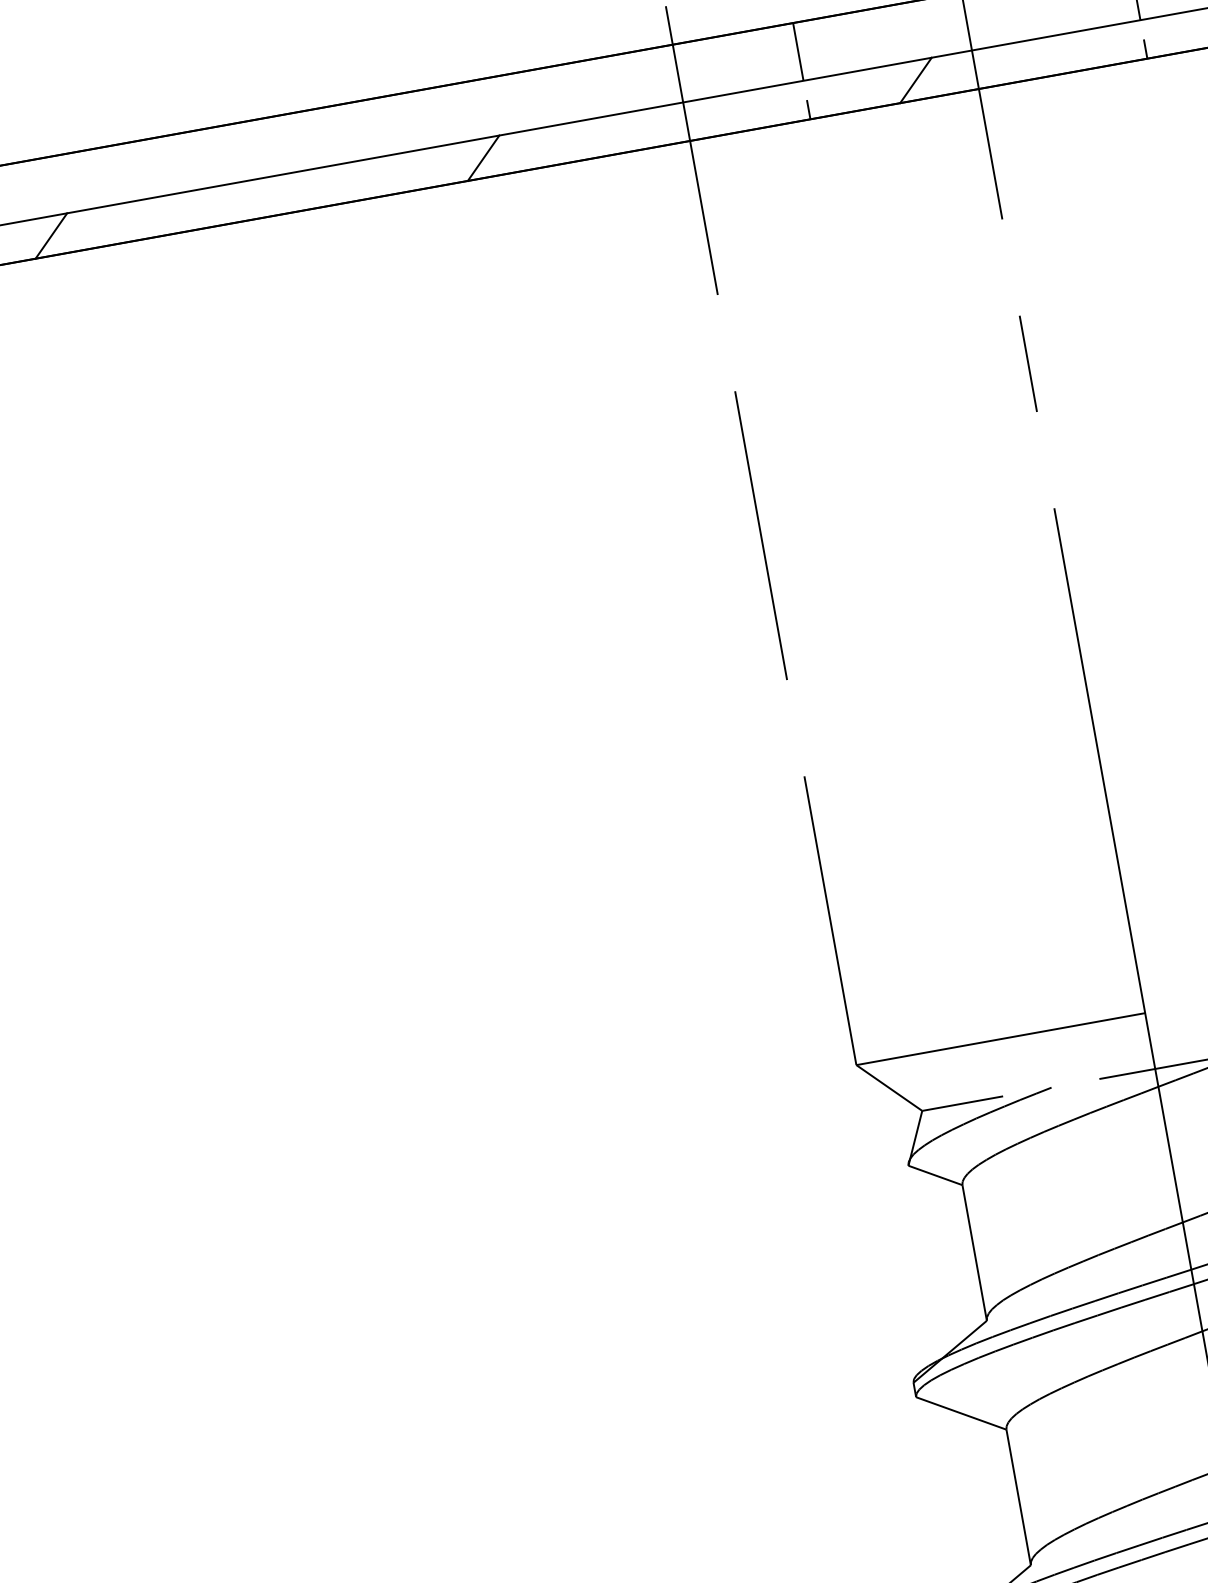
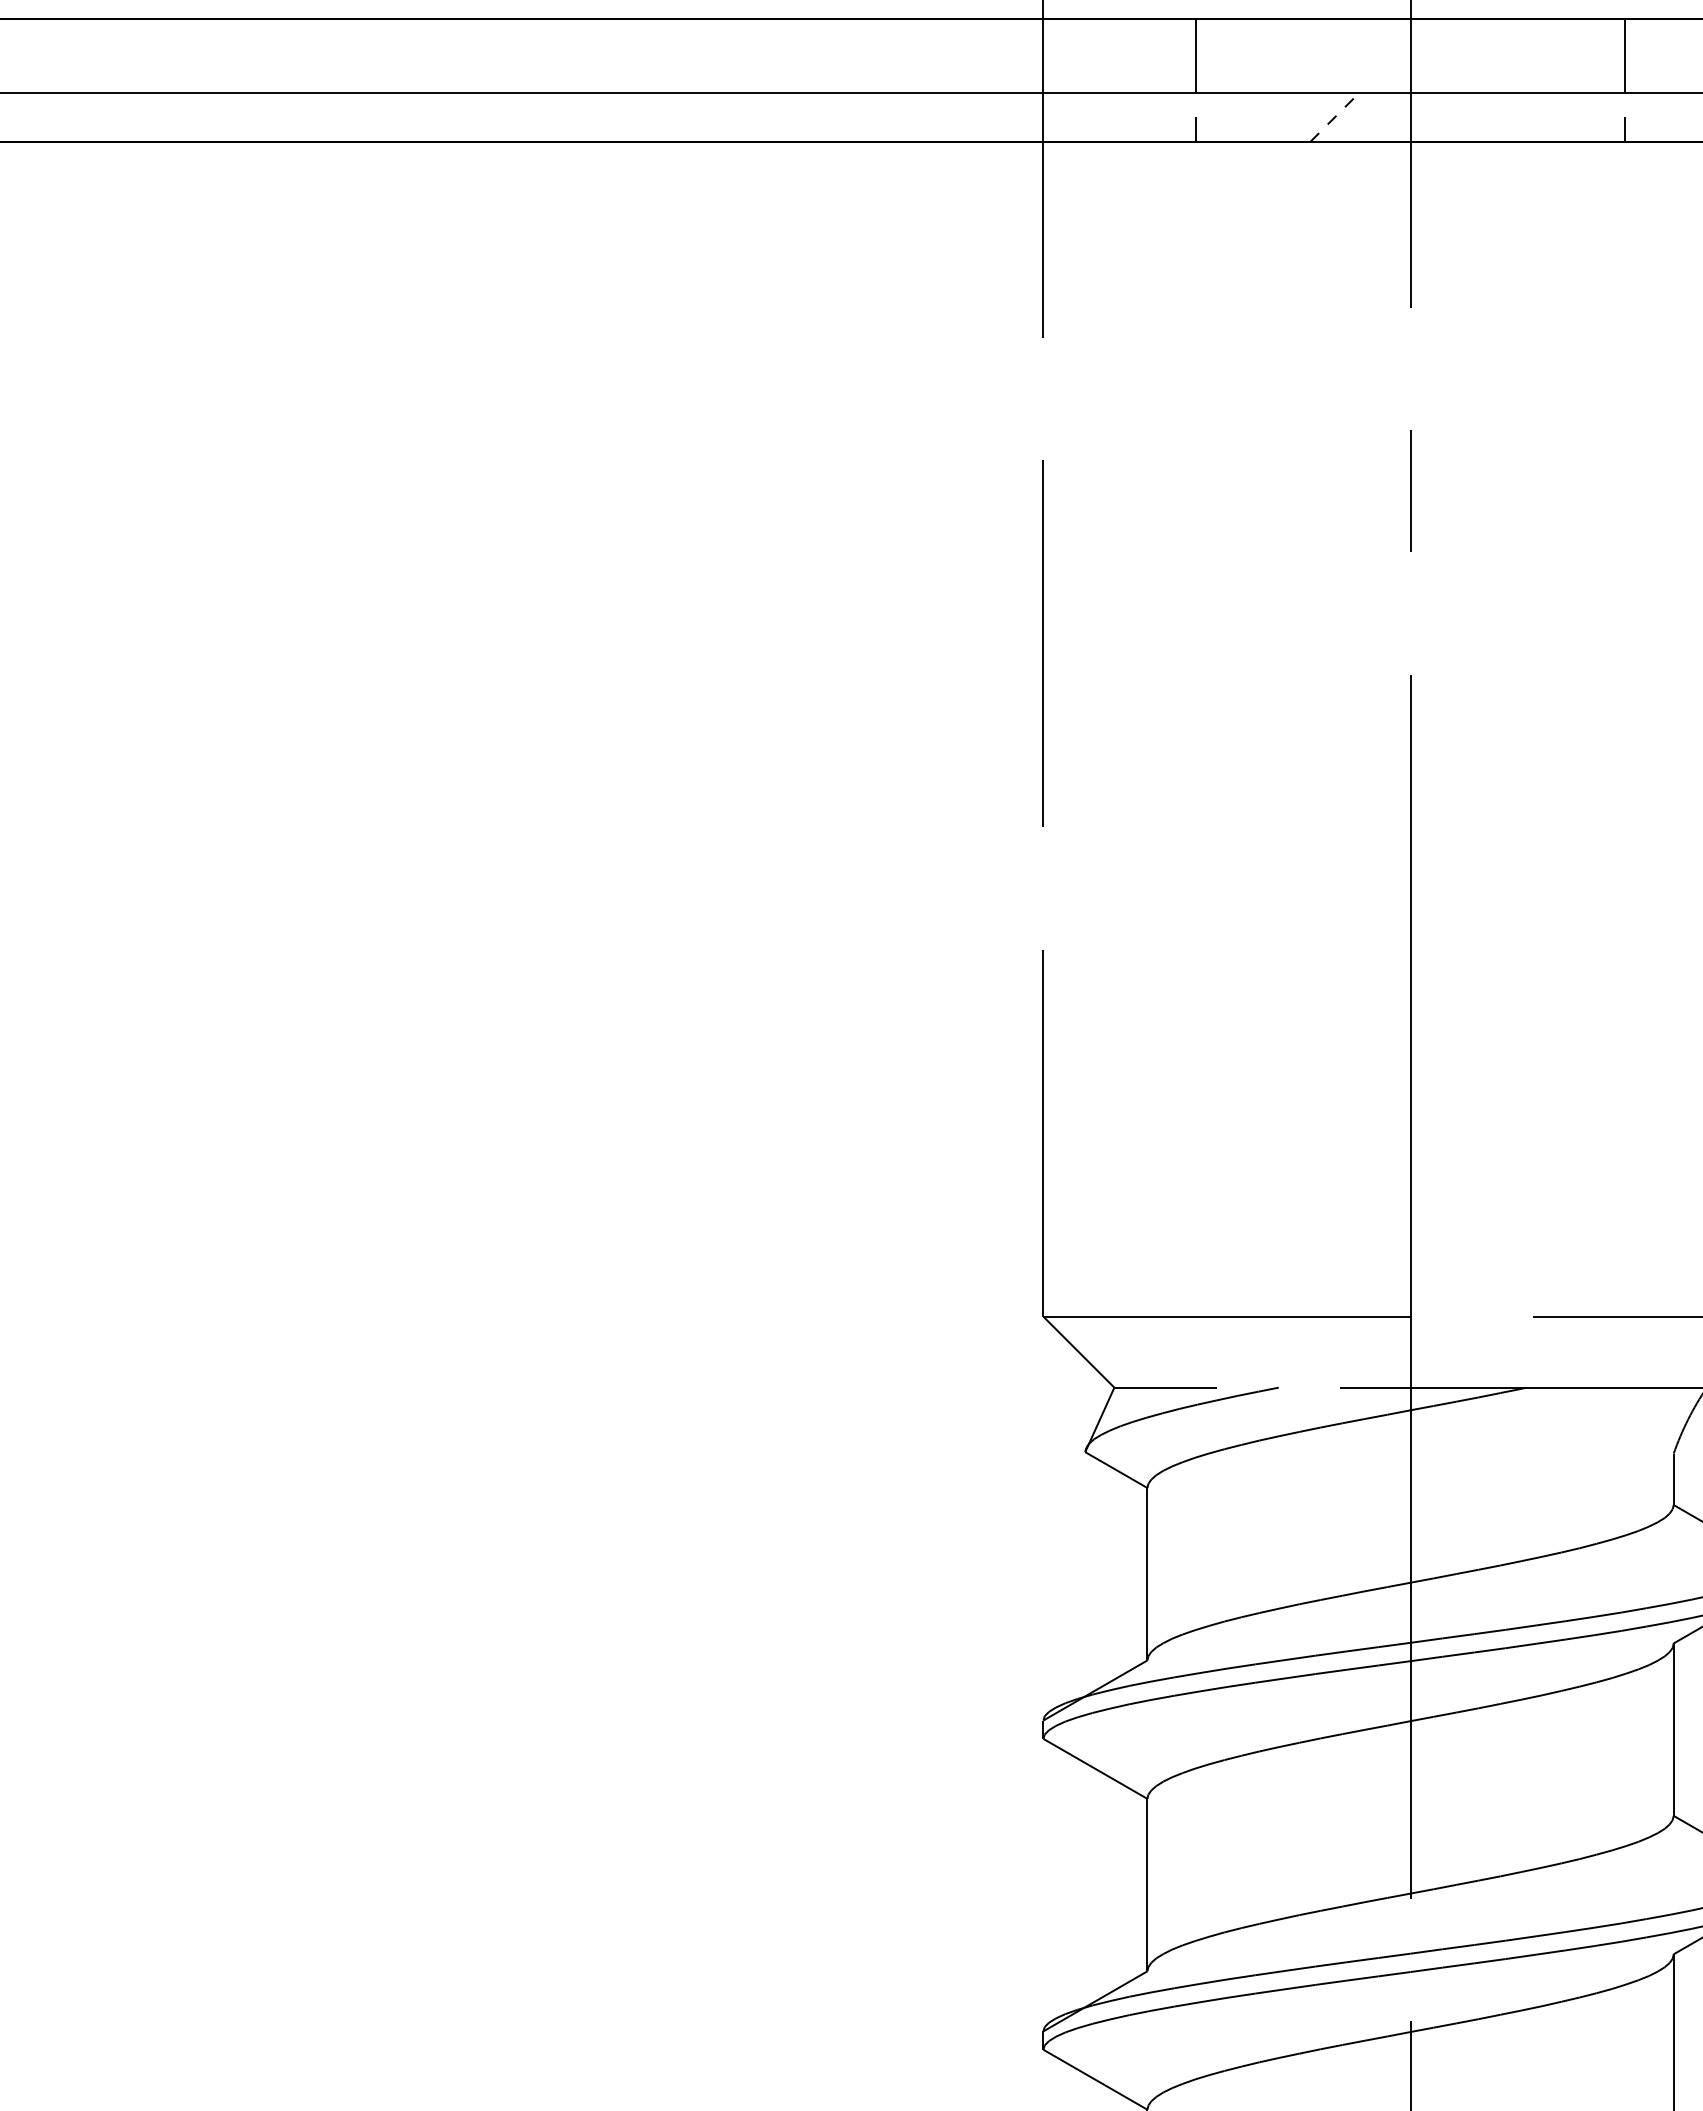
line: (915, 80) -> (1334, 117), solid -> dashed
line: (482, 157) -> (784, 116), removed
line: (51, 235) -> (235, 116), removed

